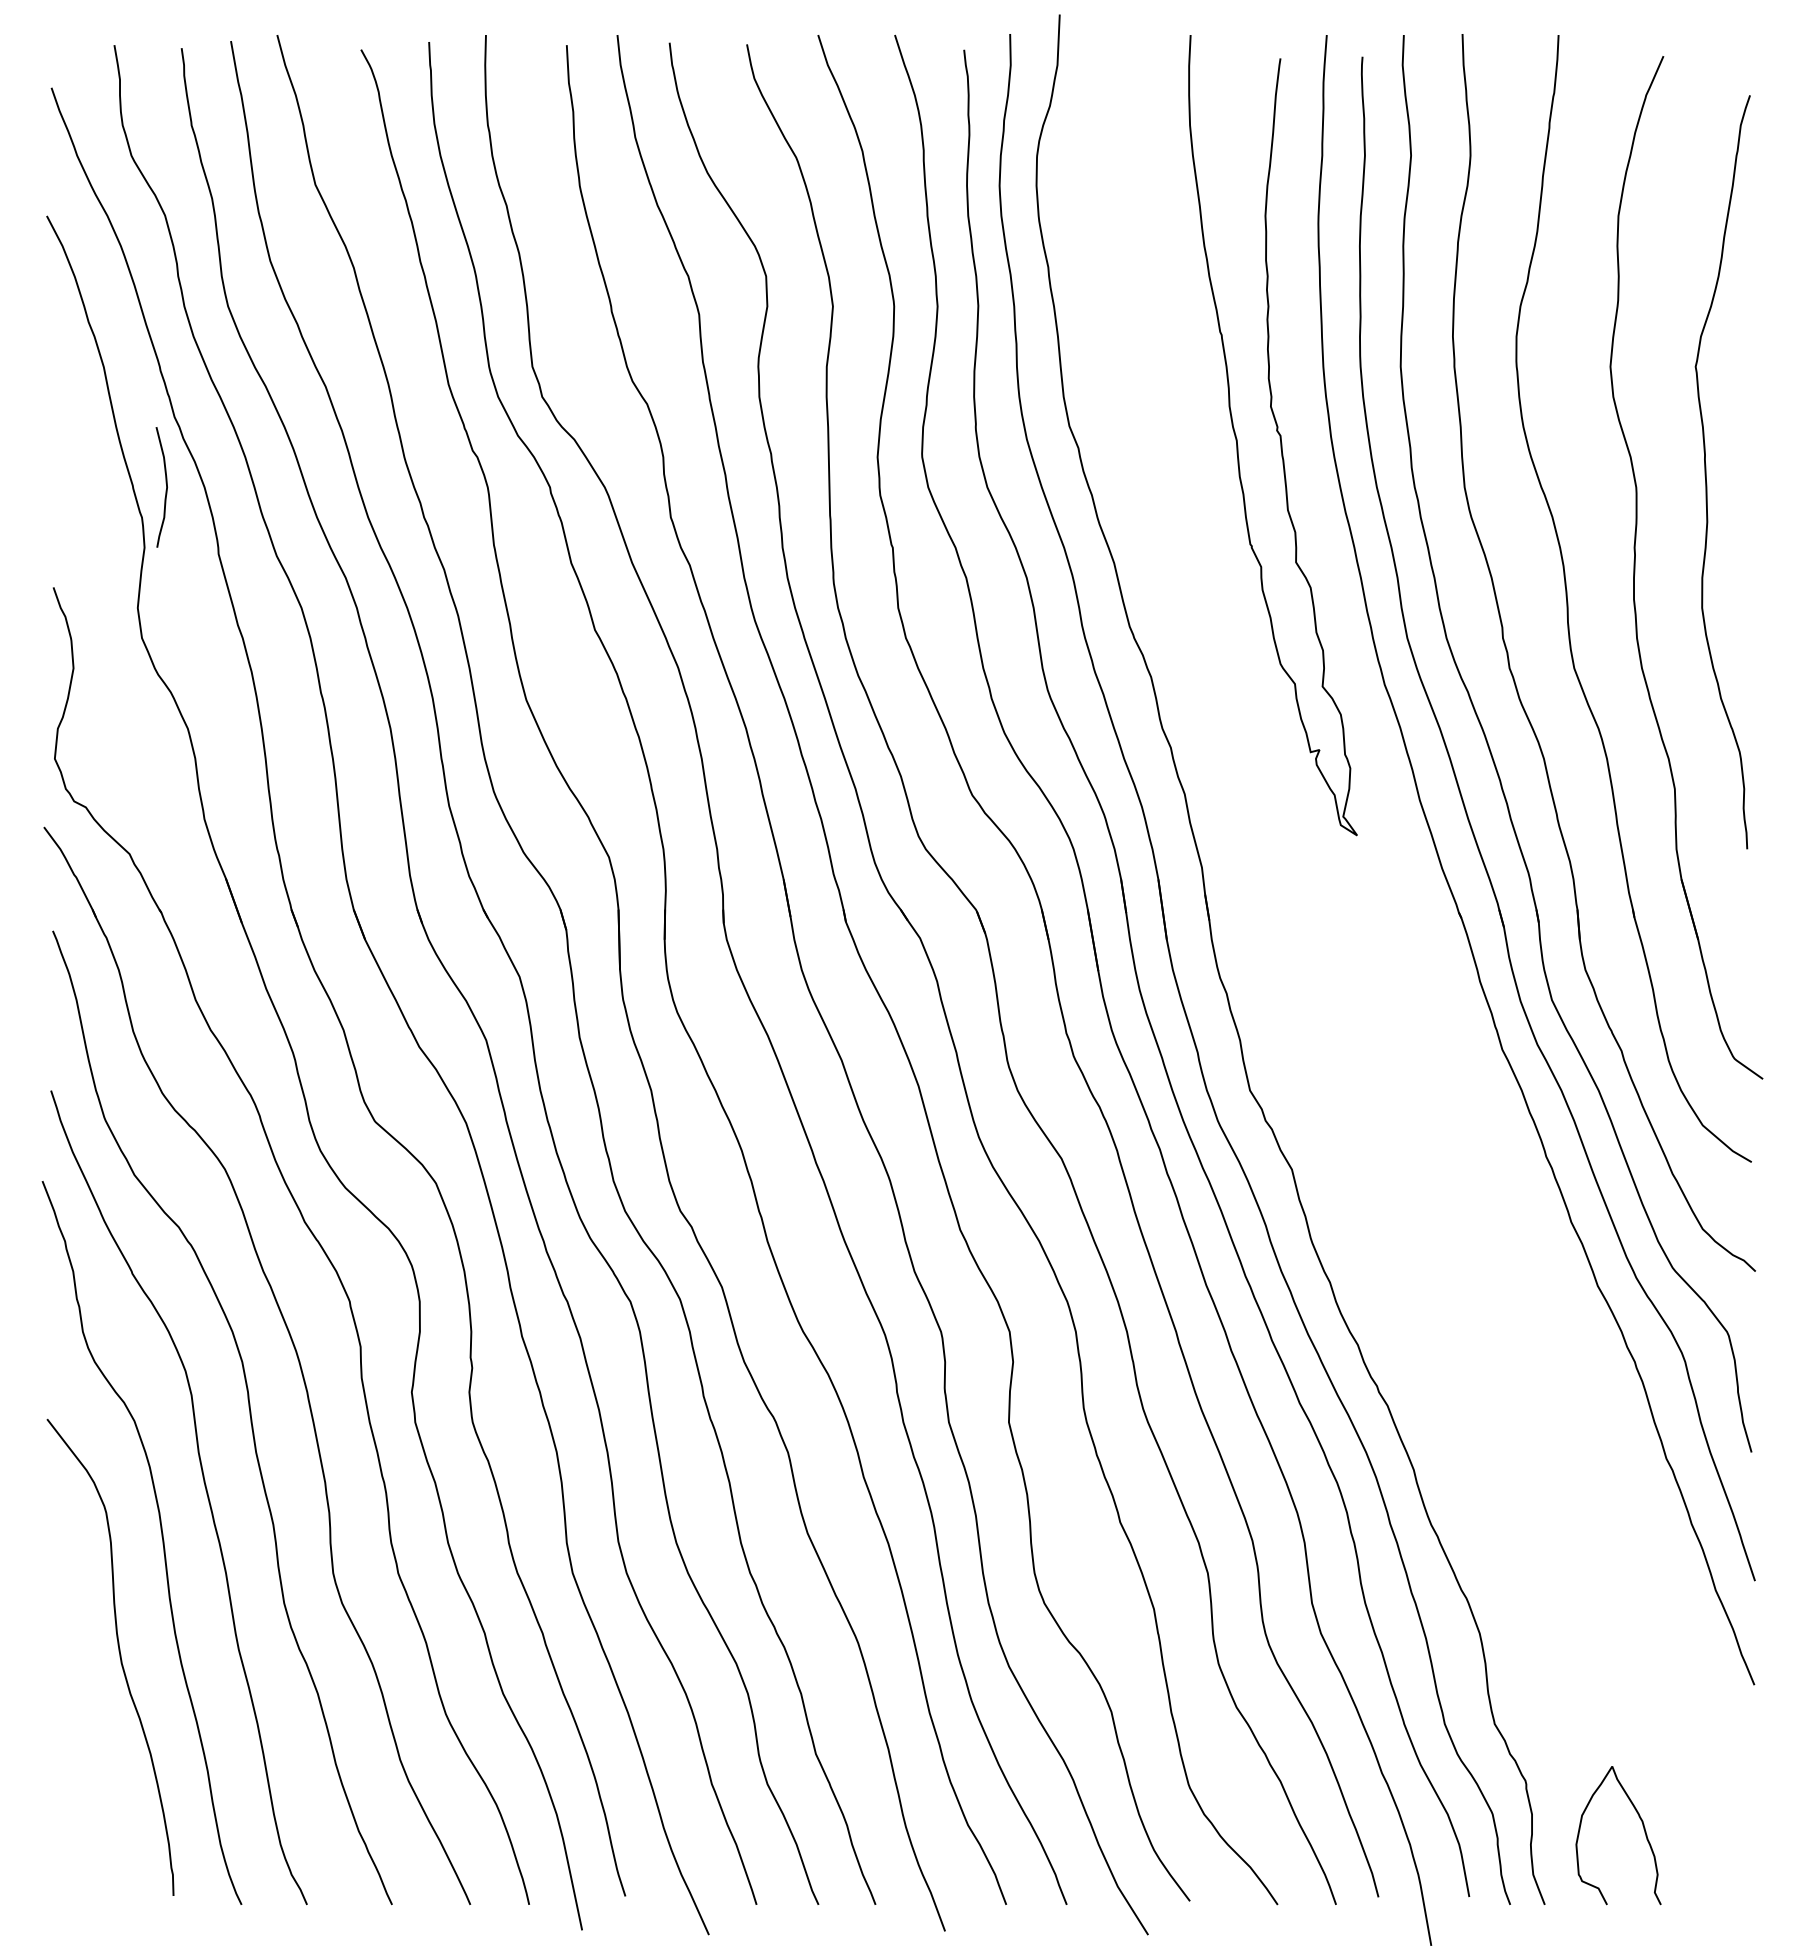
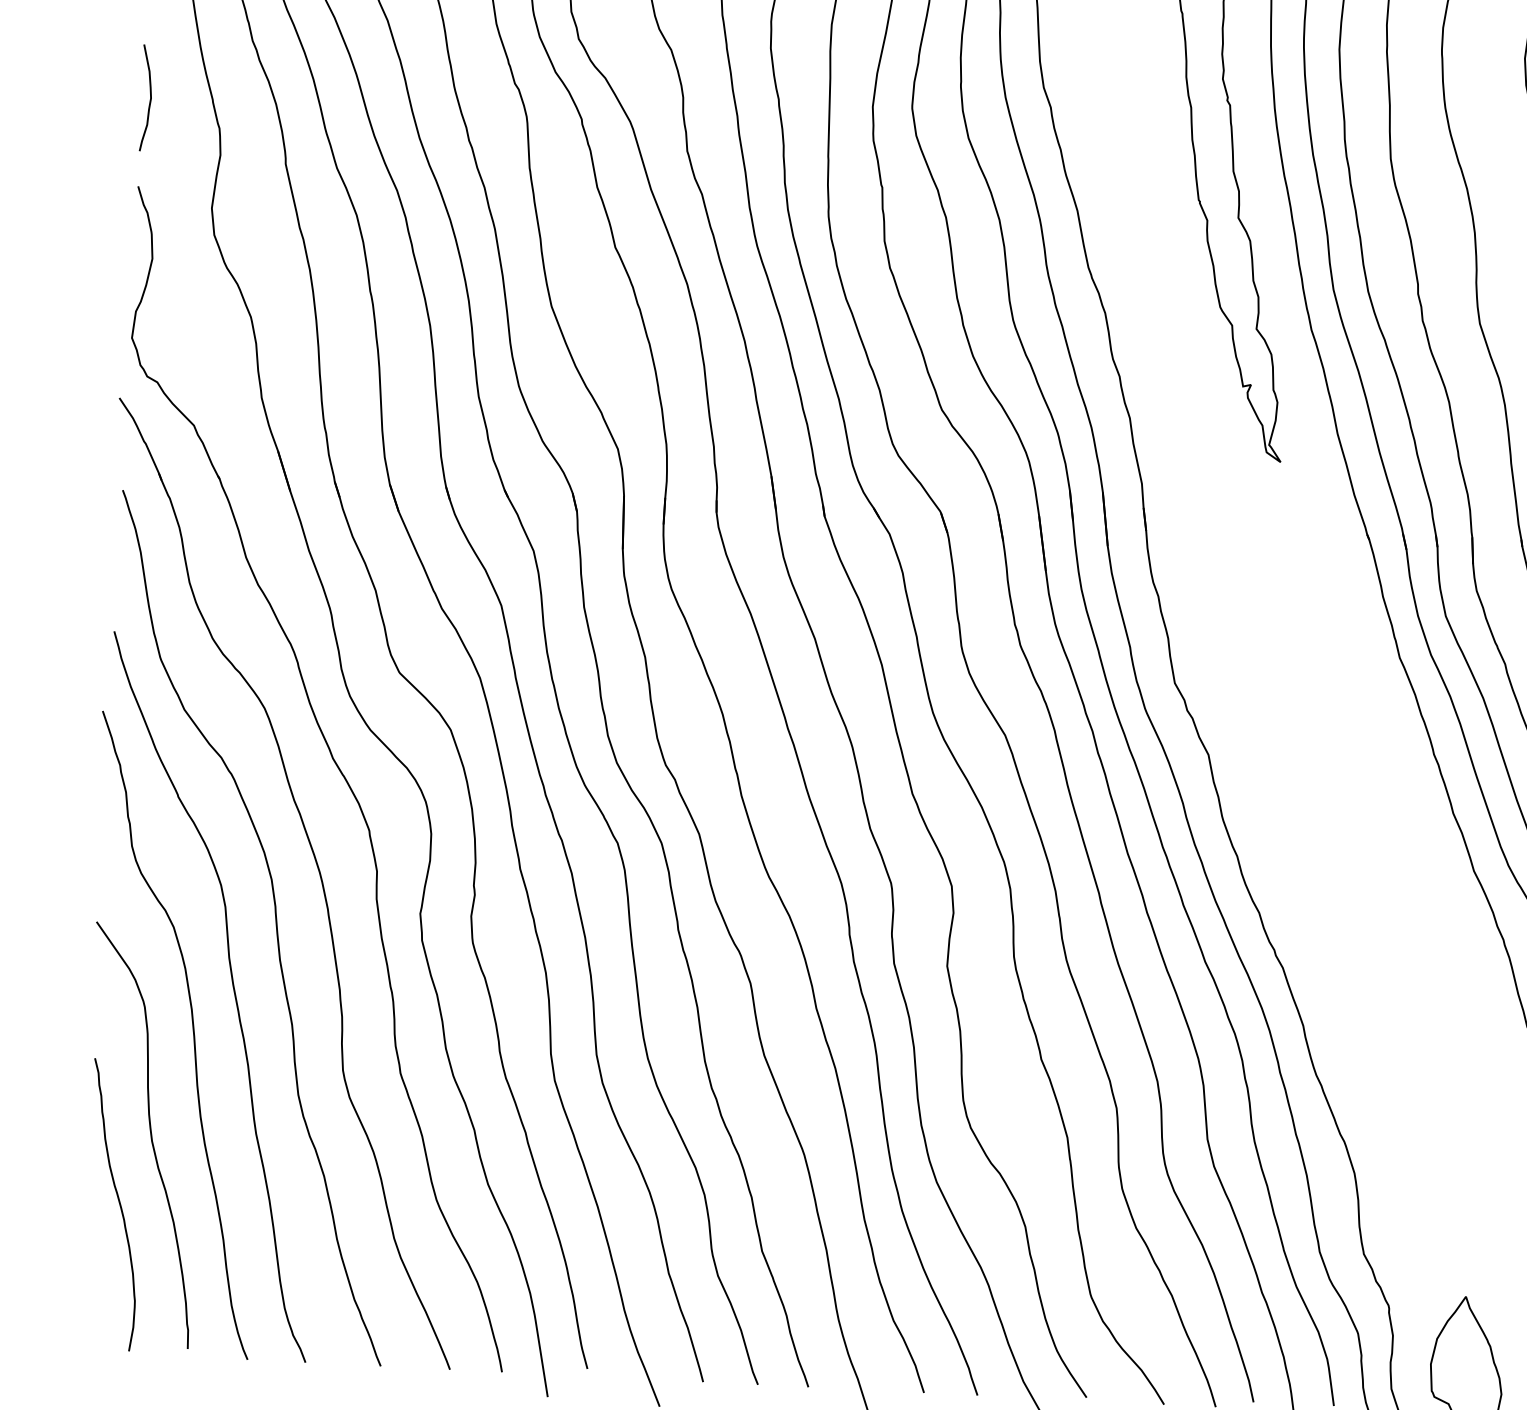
curve: (166, 487) -> (150, 98), moved
curve: (87, 1734) -> (118, 1202), added

